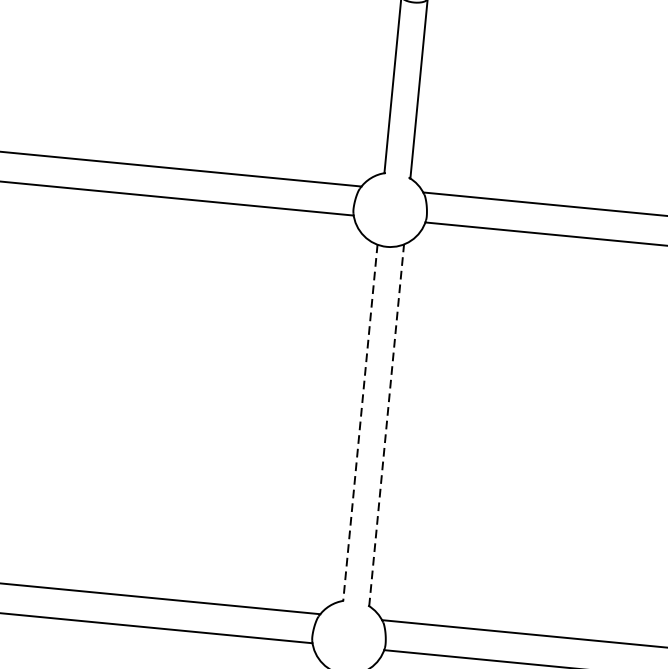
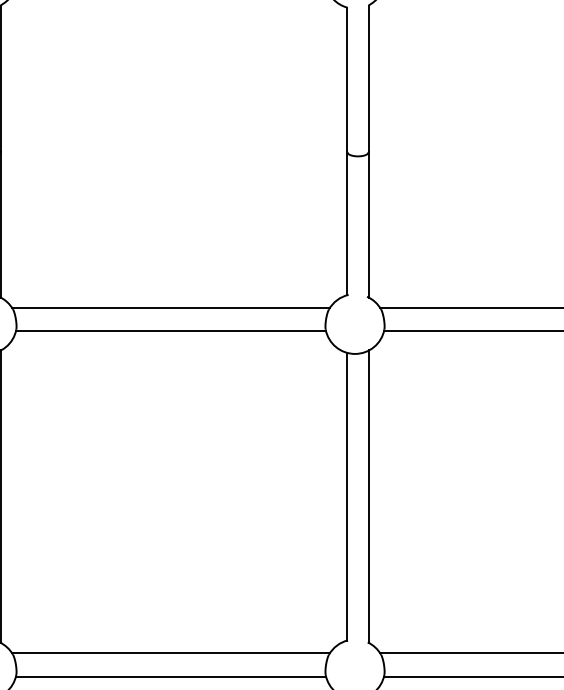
line: (360, 422) -> (347, 496), dashed -> solid
line: (386, 425) -> (368, 496), dashed -> solid

